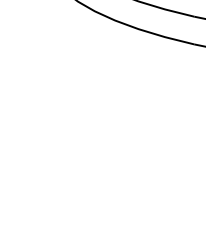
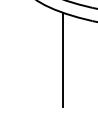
line: (133, 125) -> (63, 59), added

